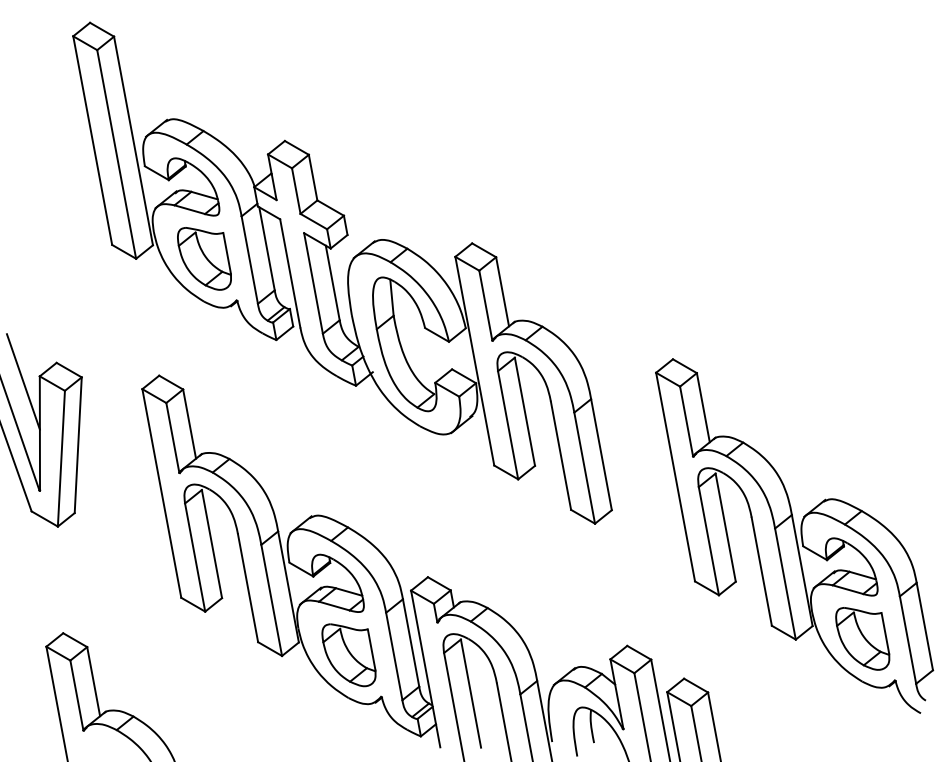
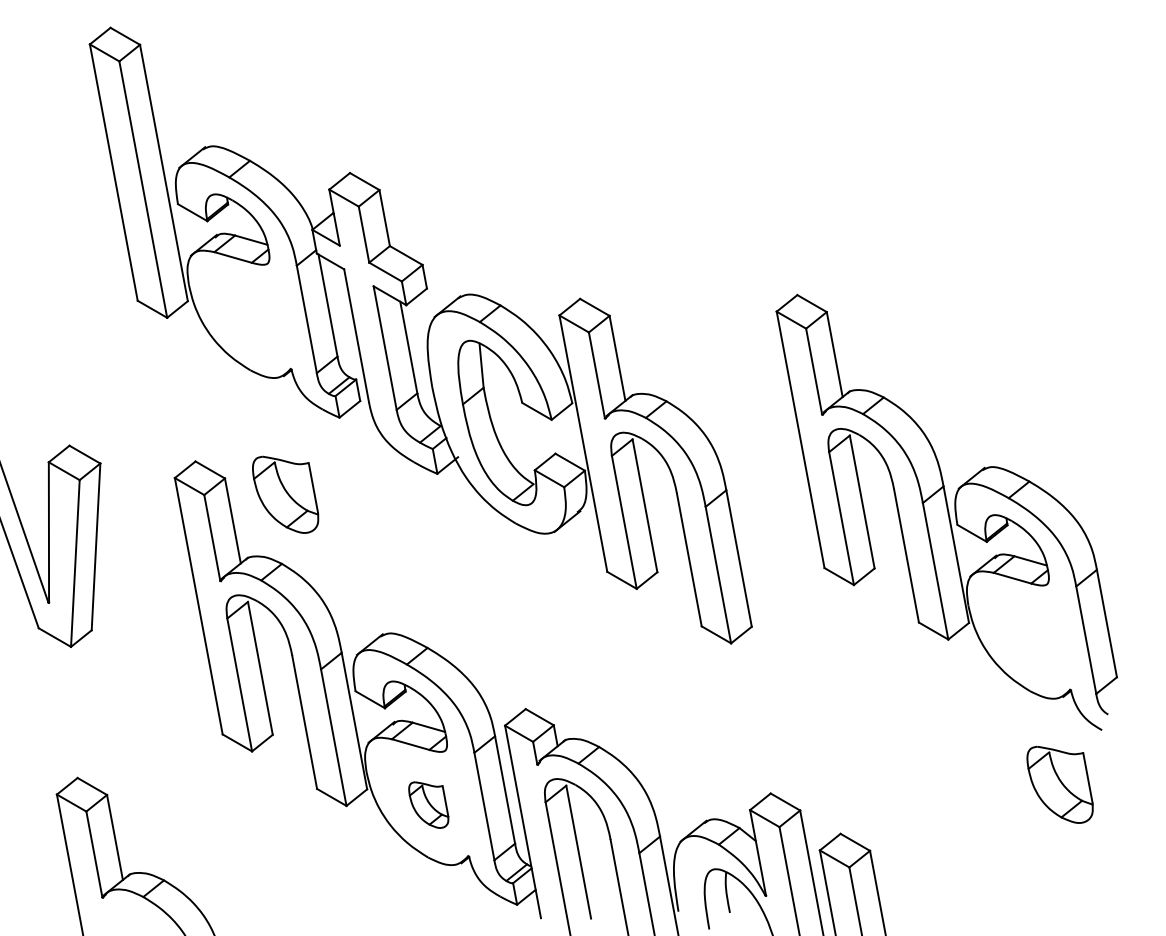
part: (204, 258) -> (285, 494), moved
line: (22, 381) -> (27, 468), removed
part: (794, 535) -> (946, 511), moved
part: (348, 655) -> (428, 805), size x0.6

